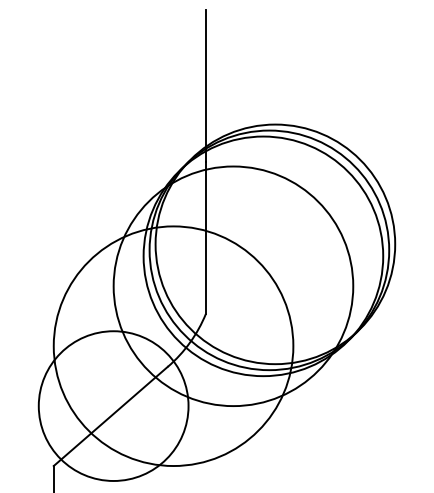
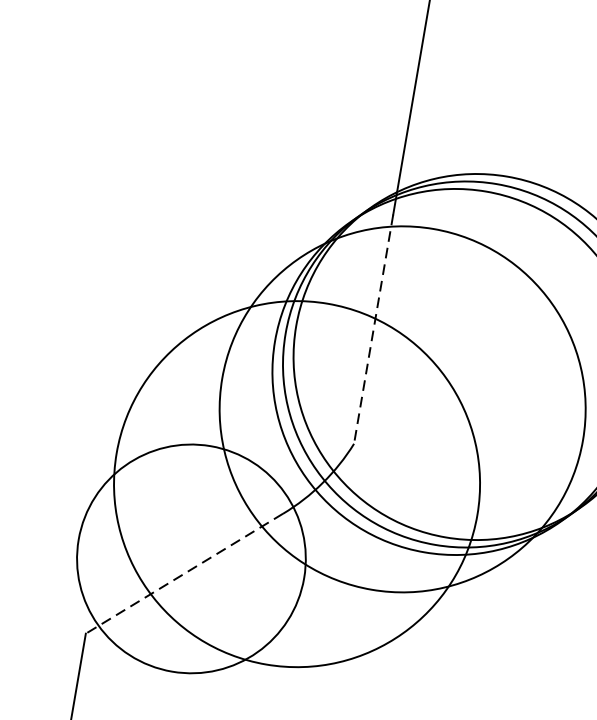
line: (205, 238) -> (372, 330), solid -> dashed
line: (110, 416) -> (184, 573), solid -> dashed

